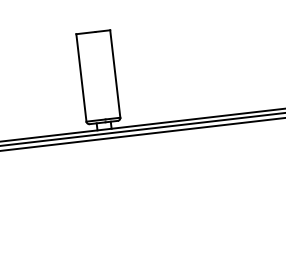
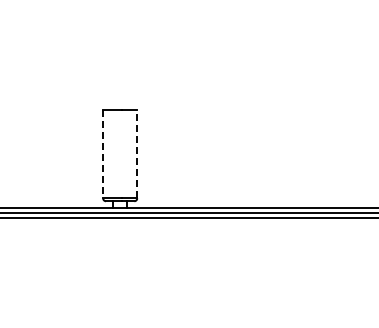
line: (115, 74) -> (137, 154), solid -> dashed
line: (81, 77) -> (103, 154), solid -> dashed

